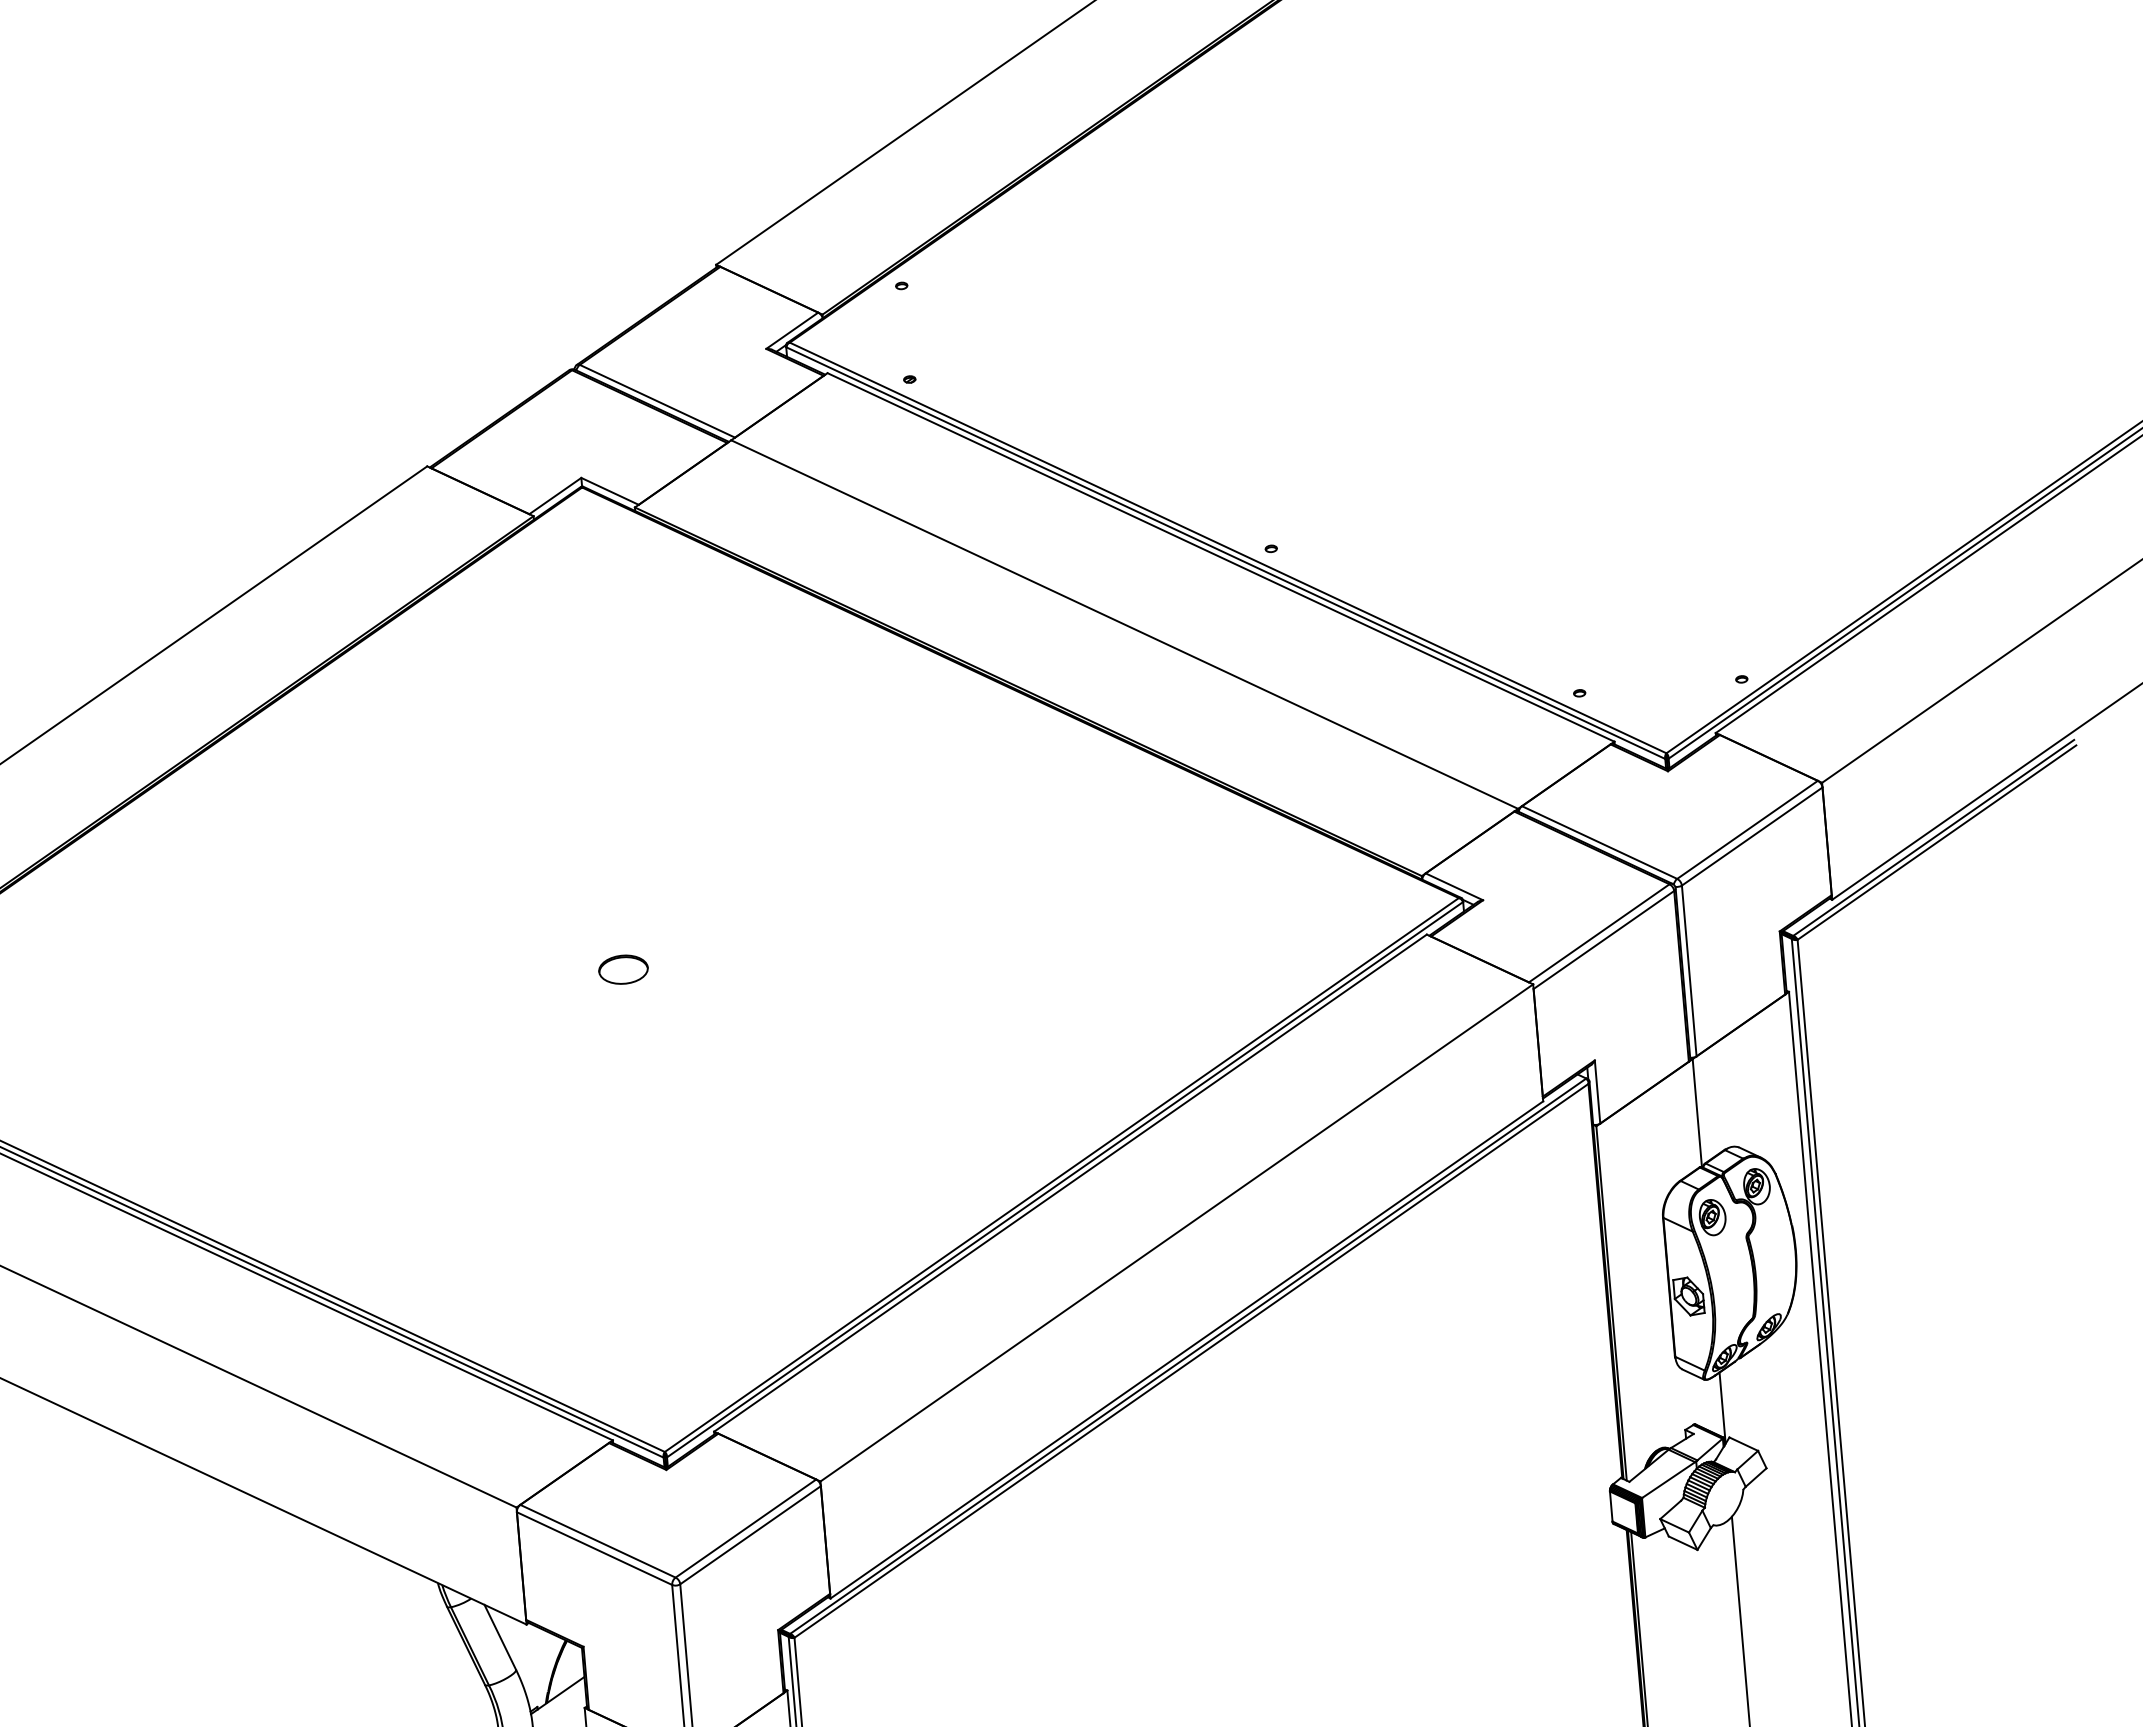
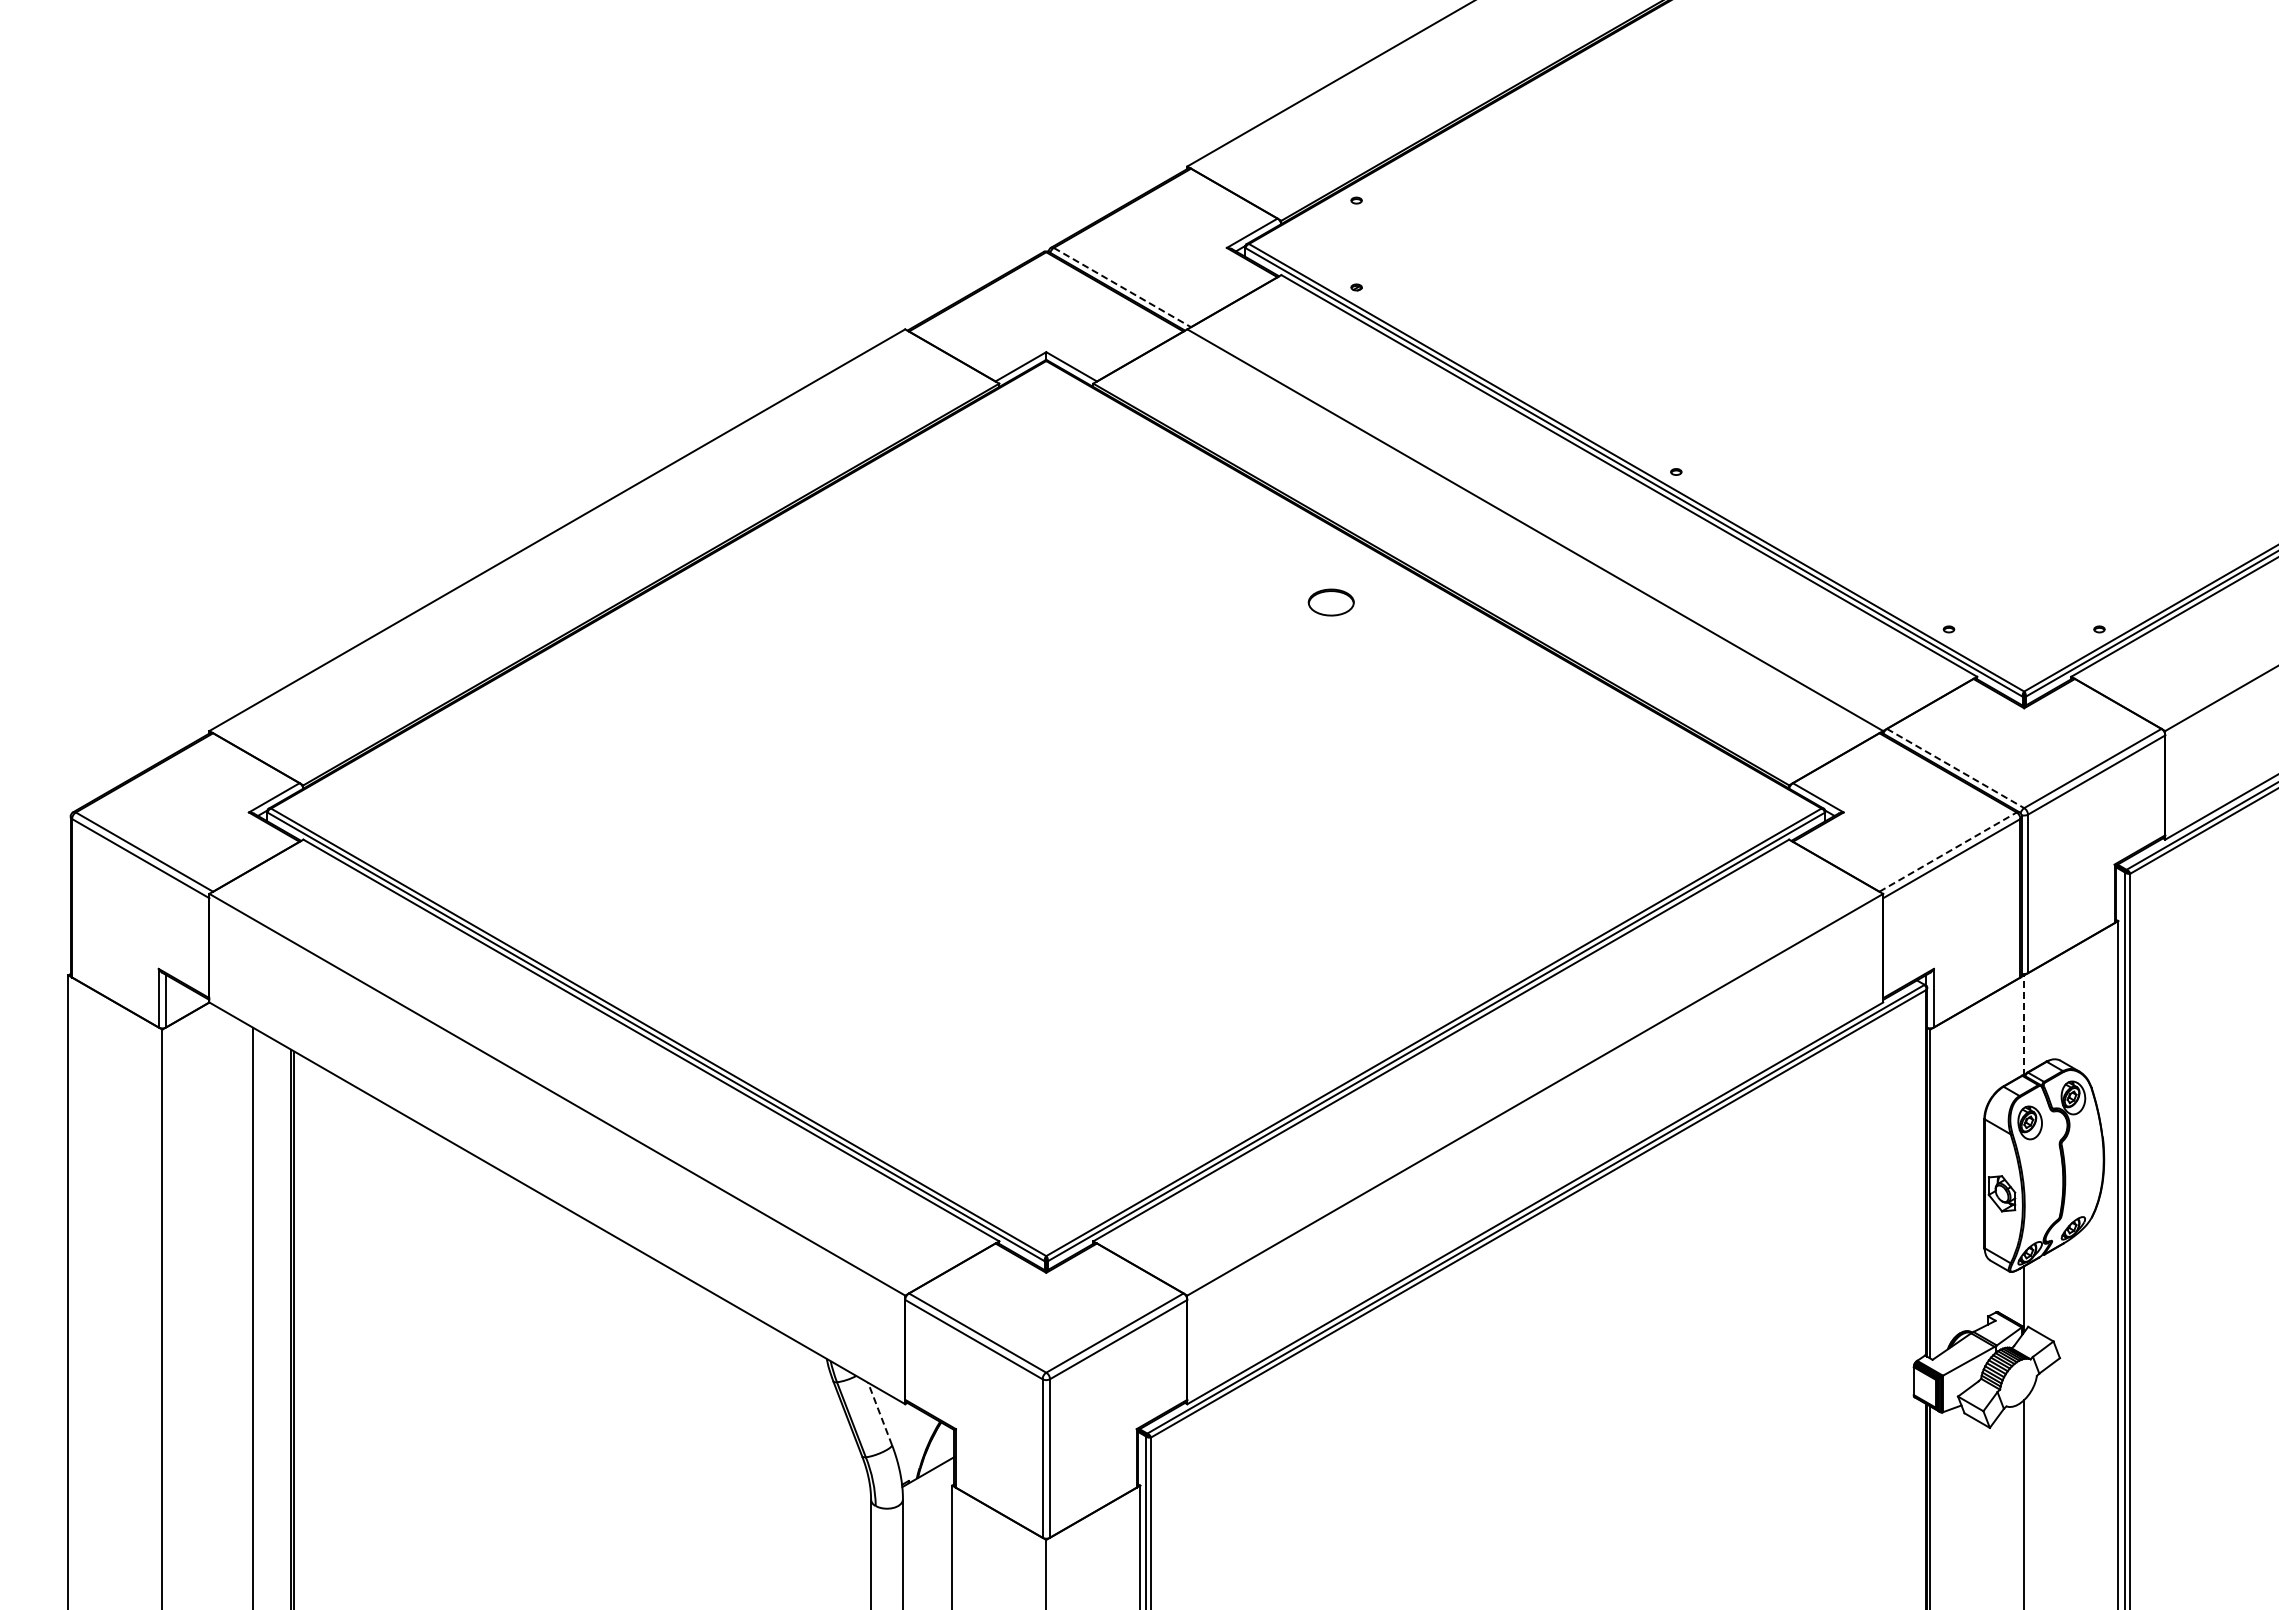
line: (657, 401) -> (1122, 287), solid -> dashed
line: (1600, 842) -> (1956, 768), solid -> dashed
line: (1599, 932) -> (1948, 851), solid -> dashed
part: (622, 969) -> (1330, 602), moved
line: (1697, 1113) -> (2024, 1025), solid -> dashed
line: (499, 1636) -> (879, 1413), solid -> dashed

